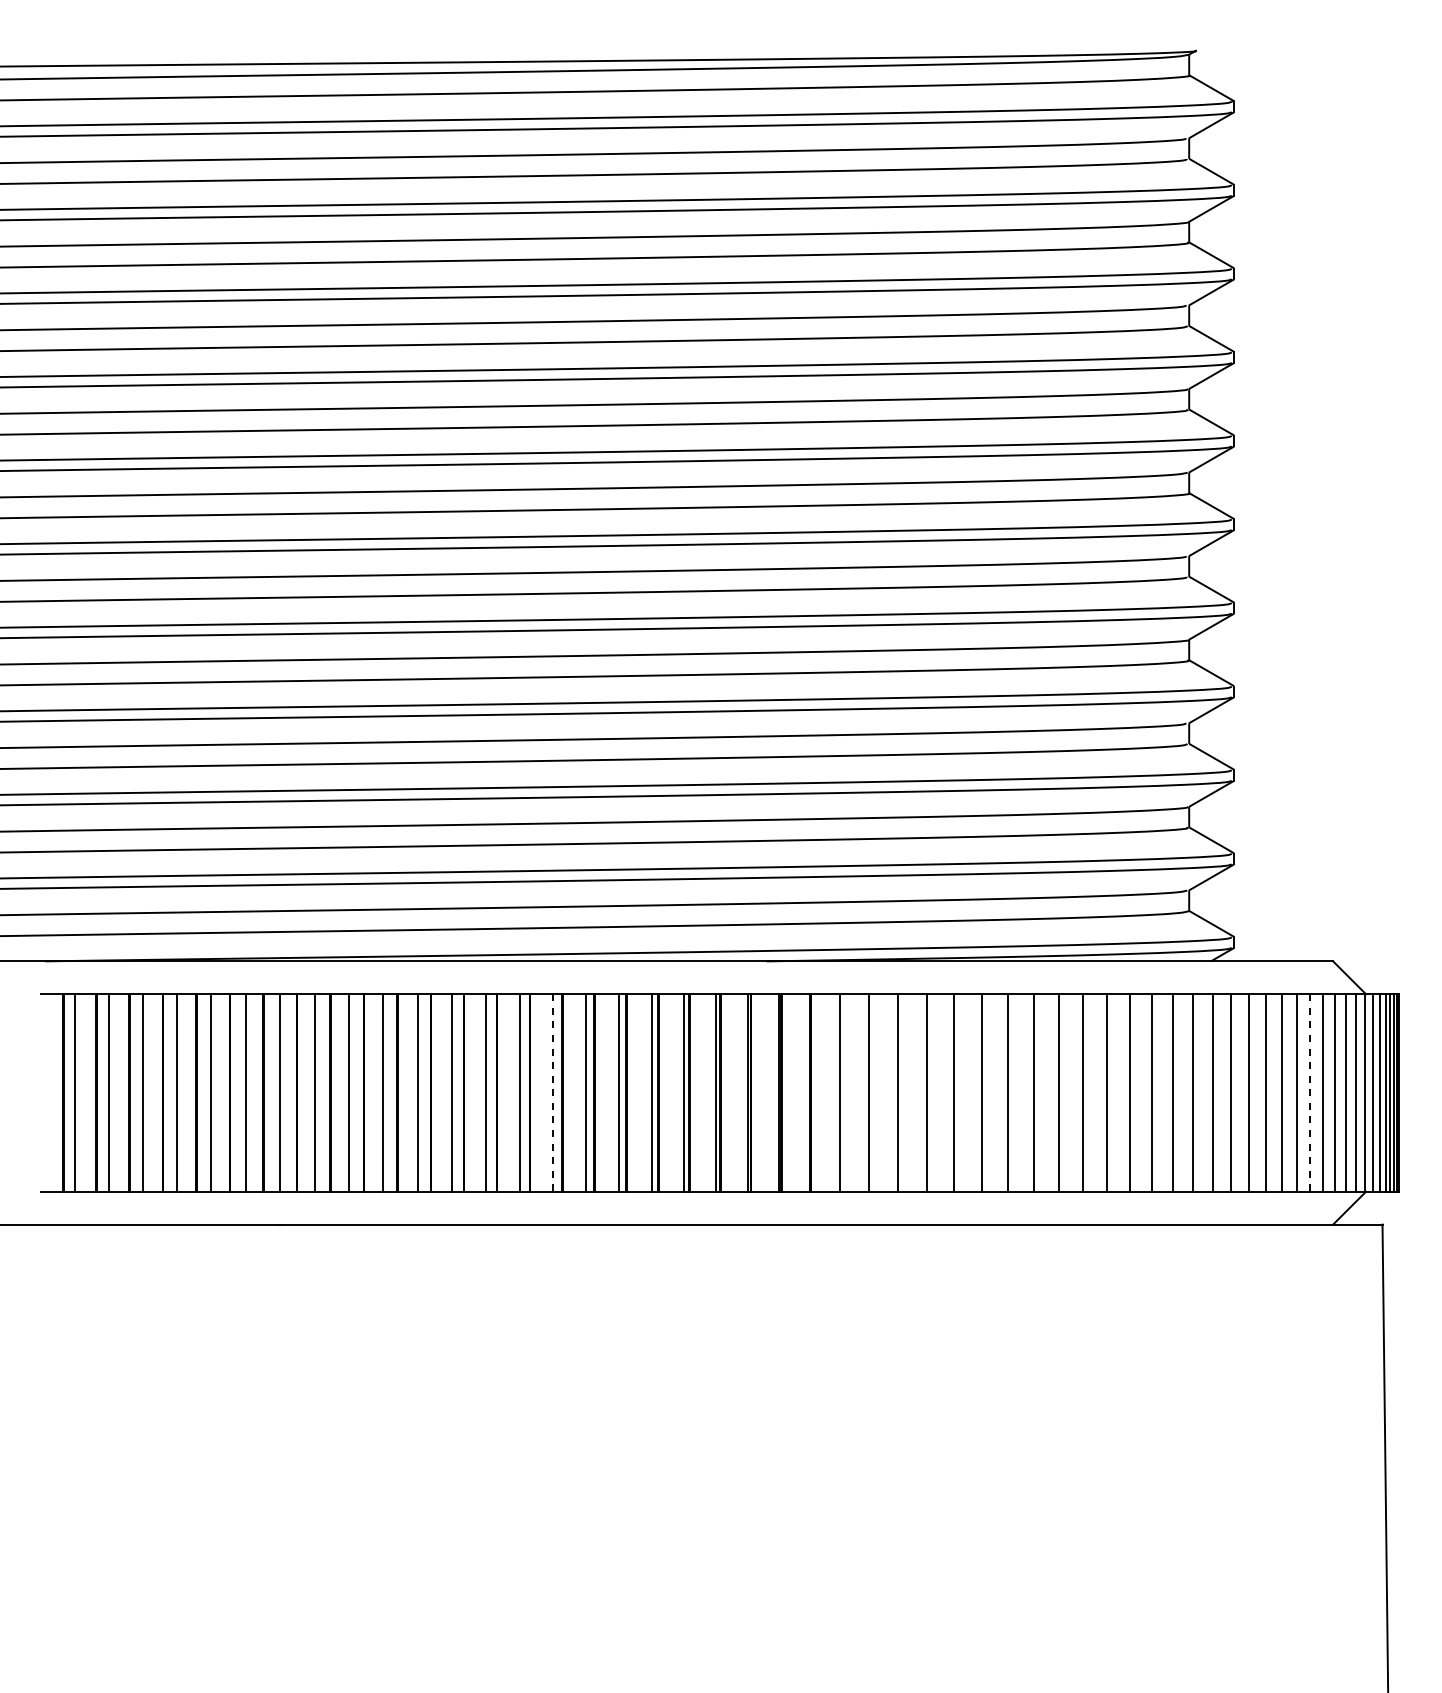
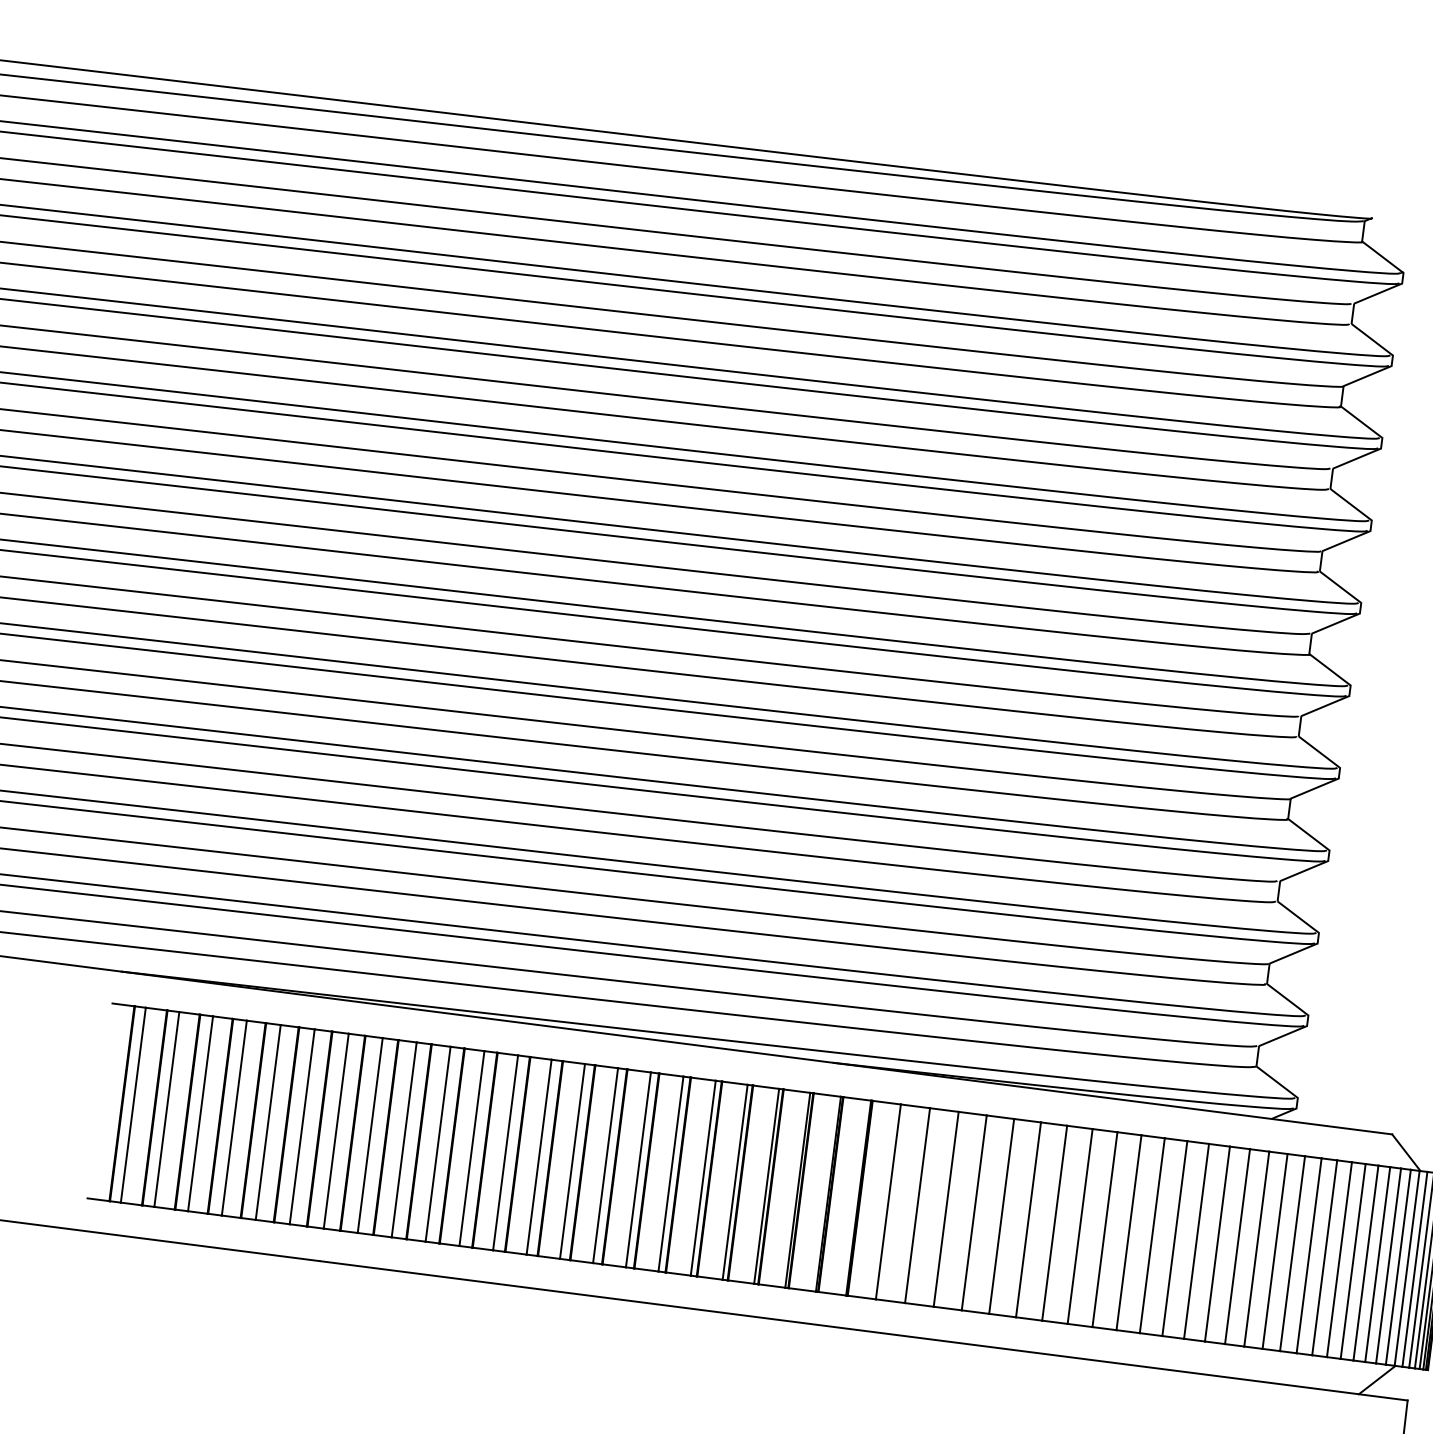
line: (553, 1092) -> (606, 1165), dashed -> solid
line: (1310, 1092) -> (1353, 1260), dashed -> solid

